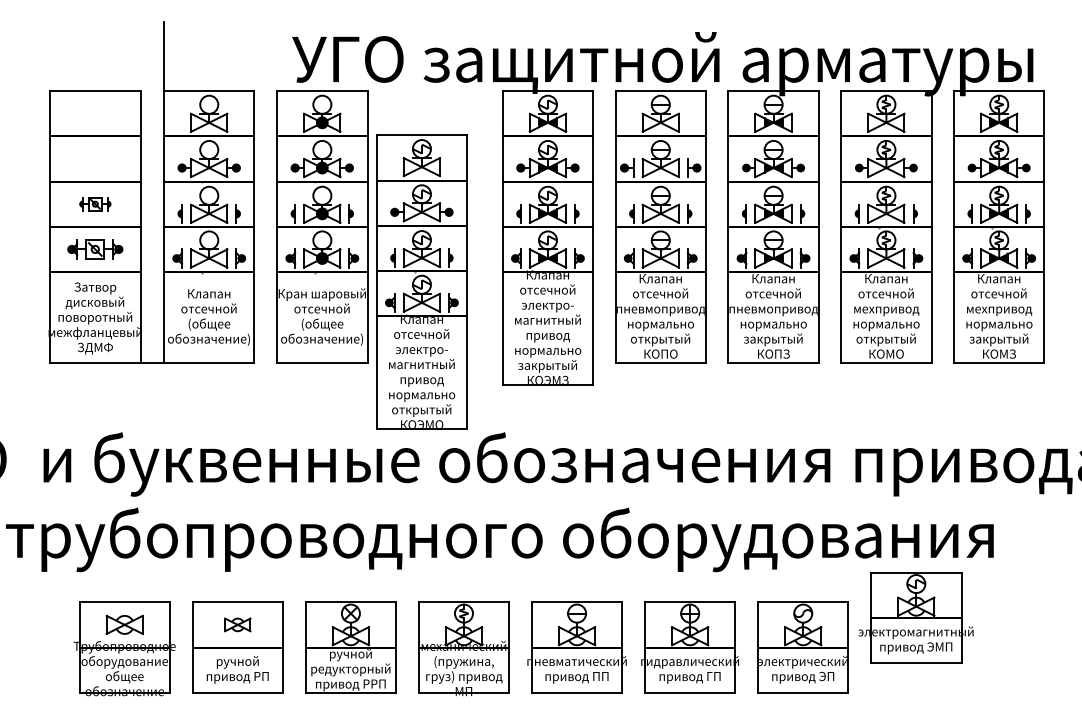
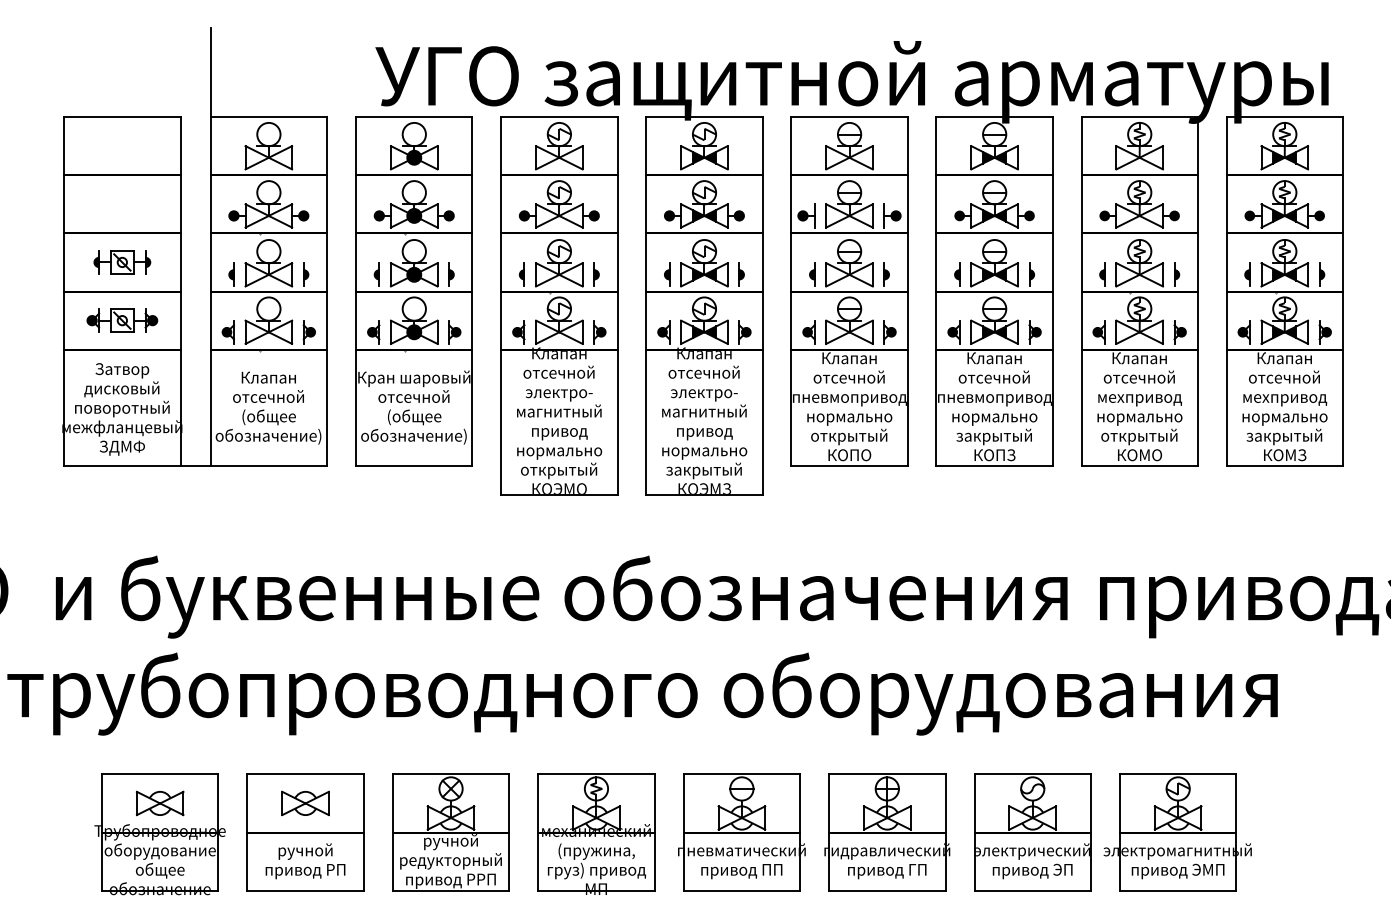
part: (95, 204) -> (122, 262), size x1.43
part: (422, 282) -> (559, 305), moved
part: (915, 617) -> (1177, 832), moved
part: (237, 624) -> (305, 803), size x1.43

